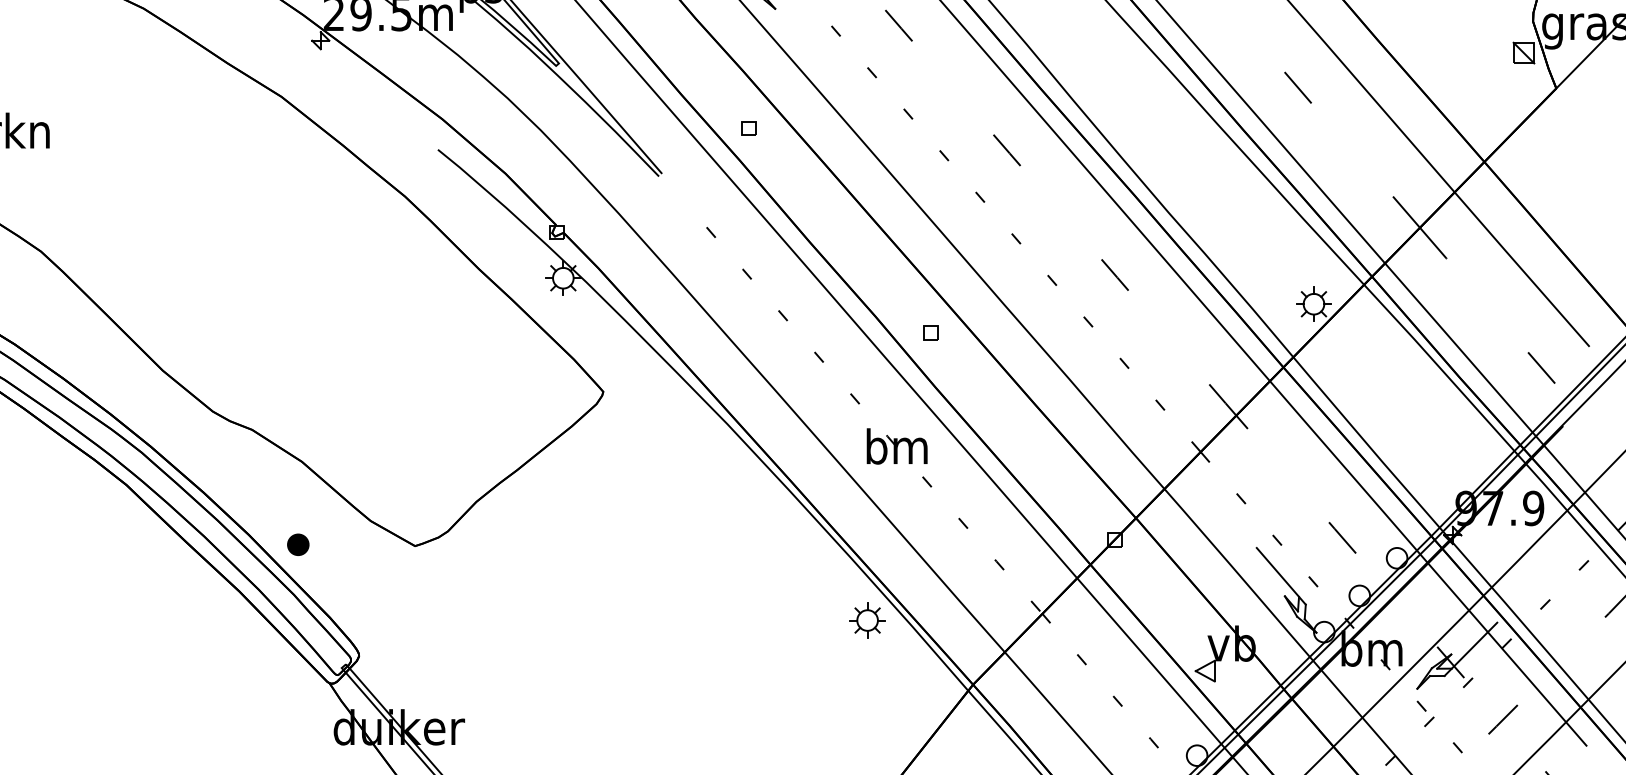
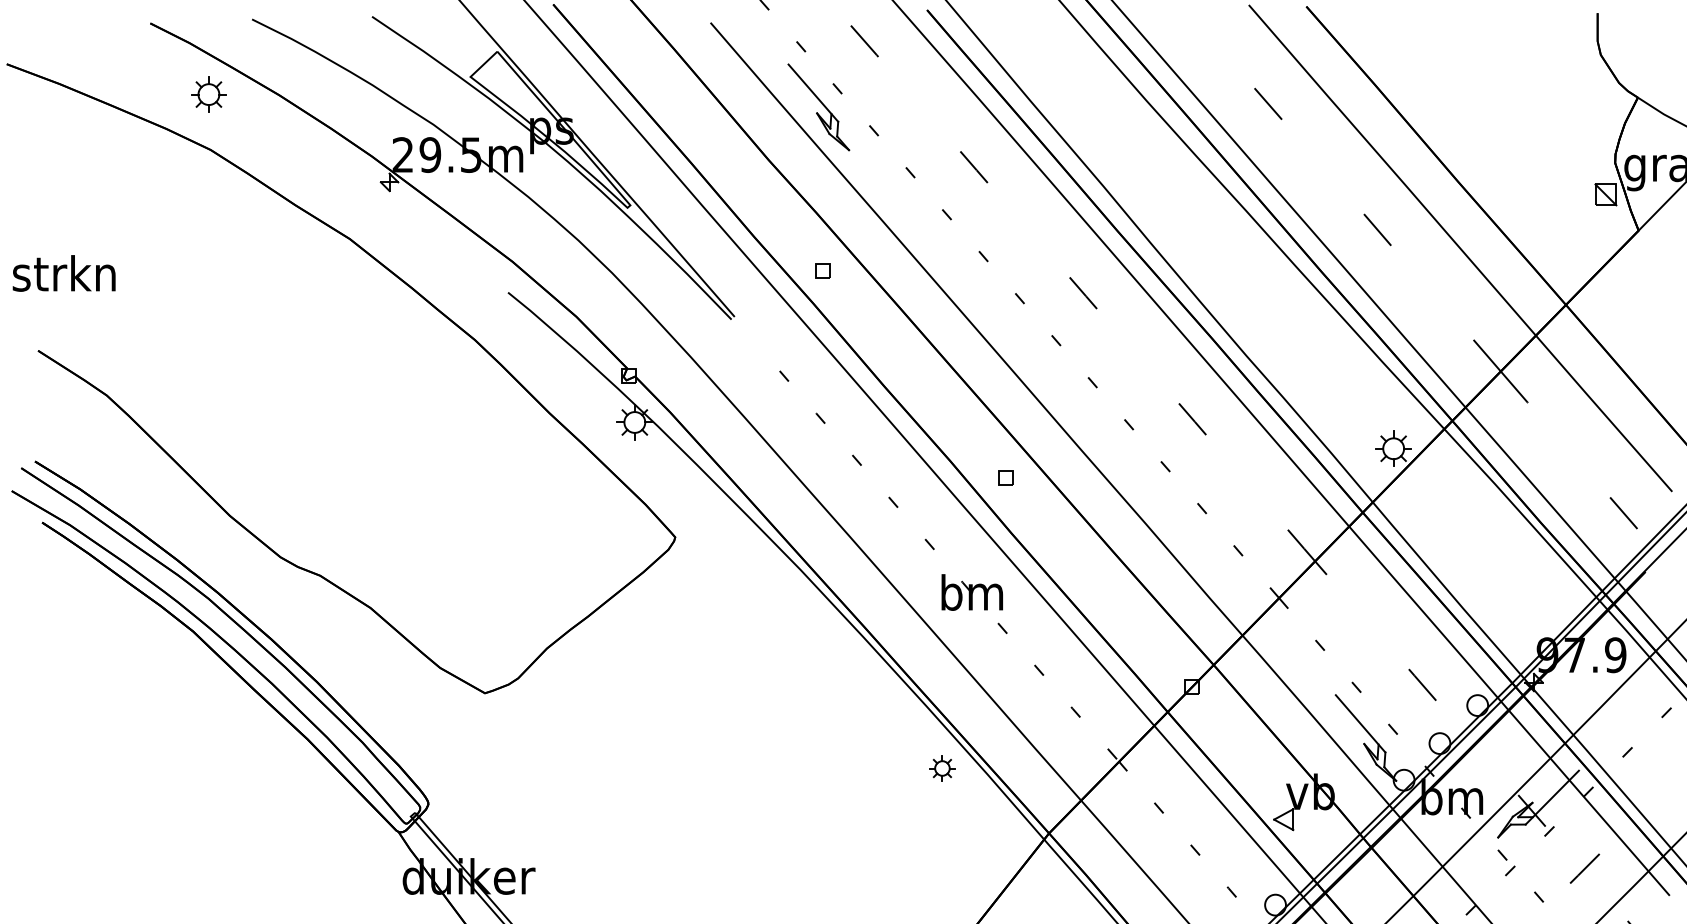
part: (297, 544) -> (366, 691), removed
part: (867, 620) -> (942, 768), size x0.7

